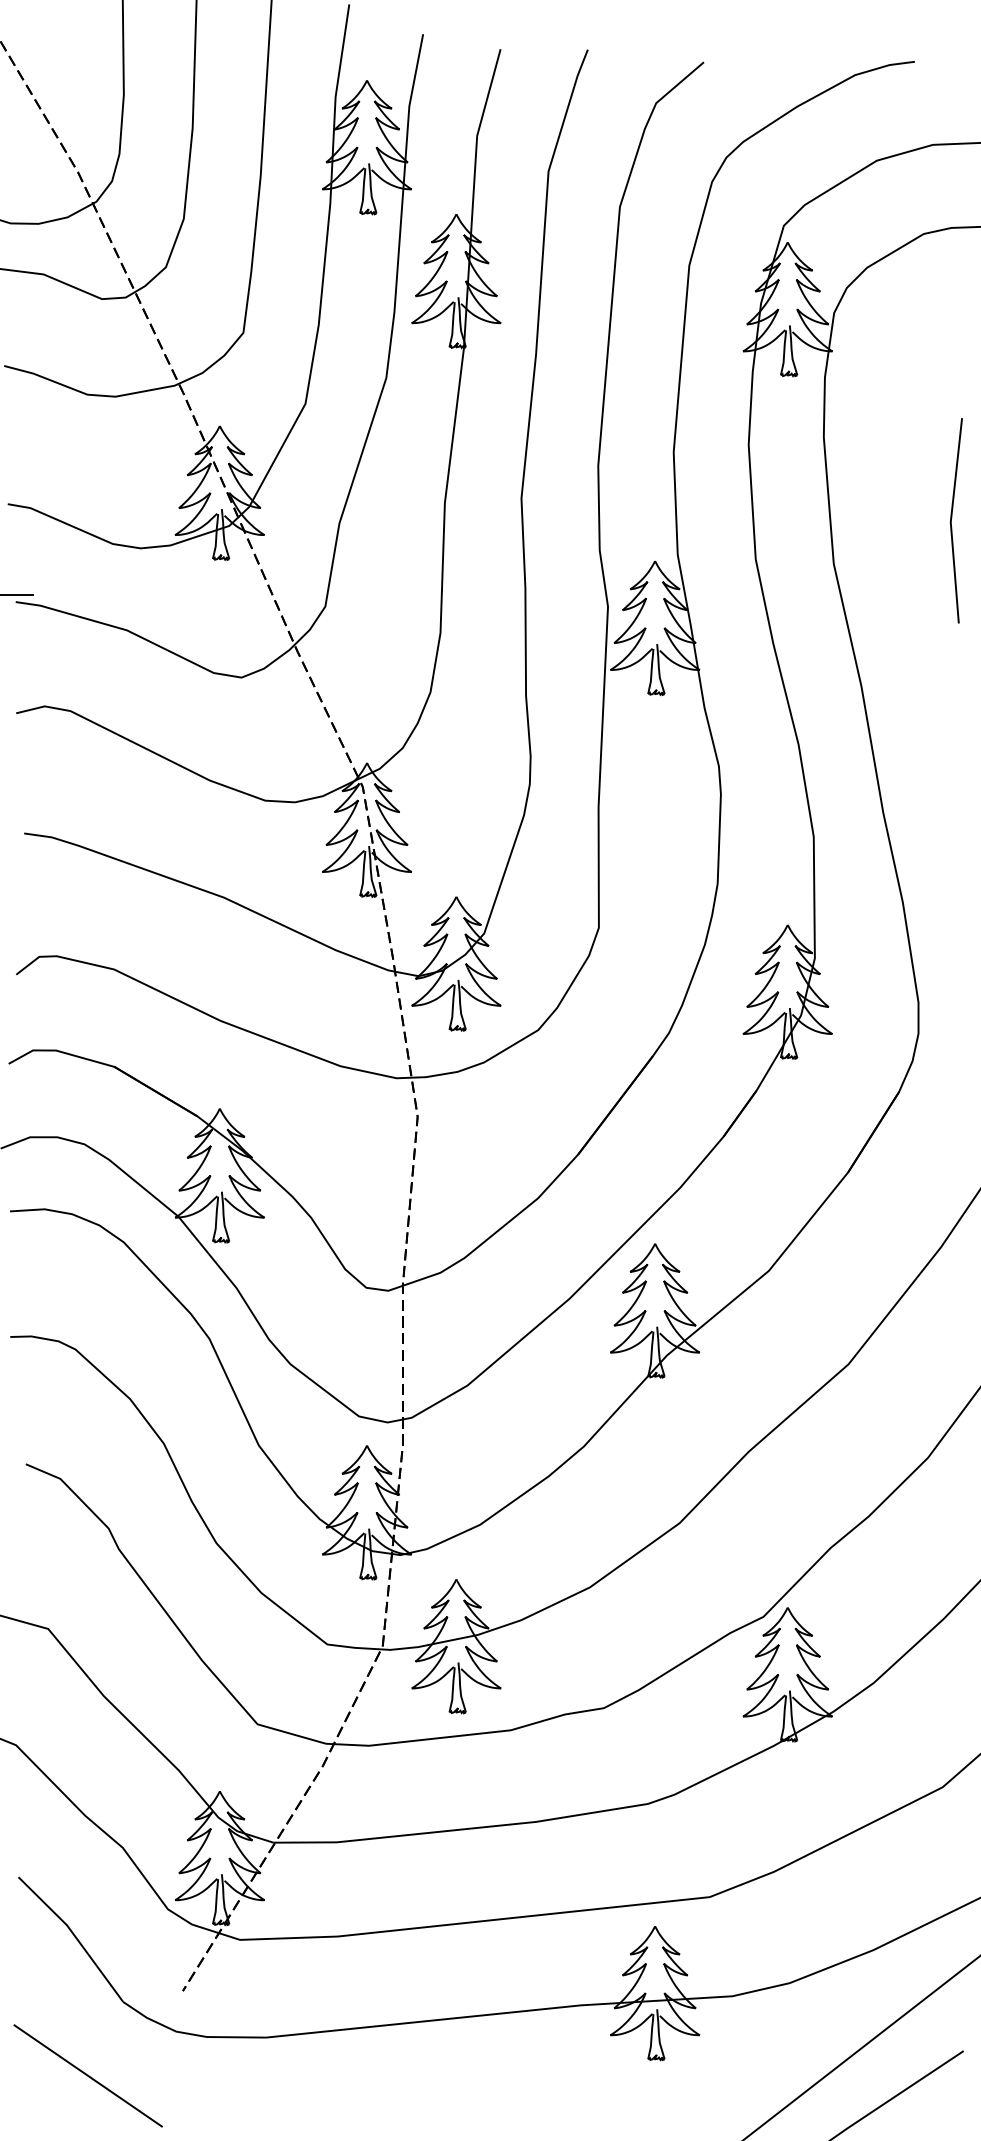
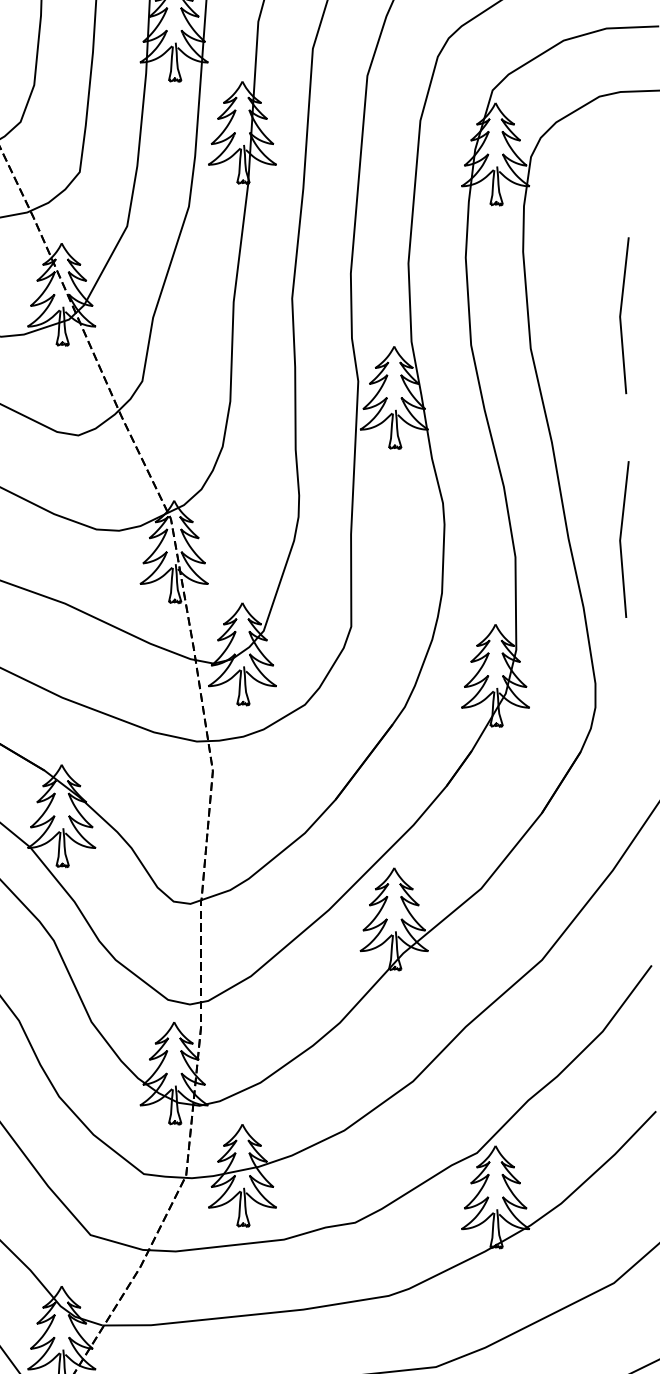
line: (952, 811) -> (621, 537), added

